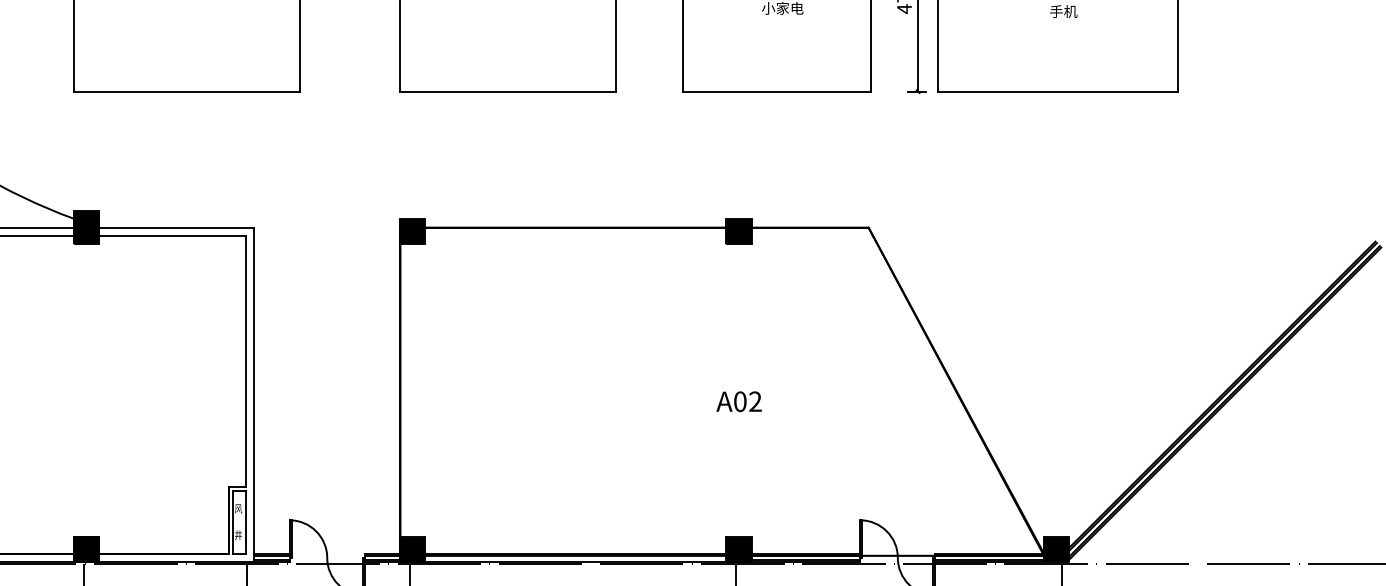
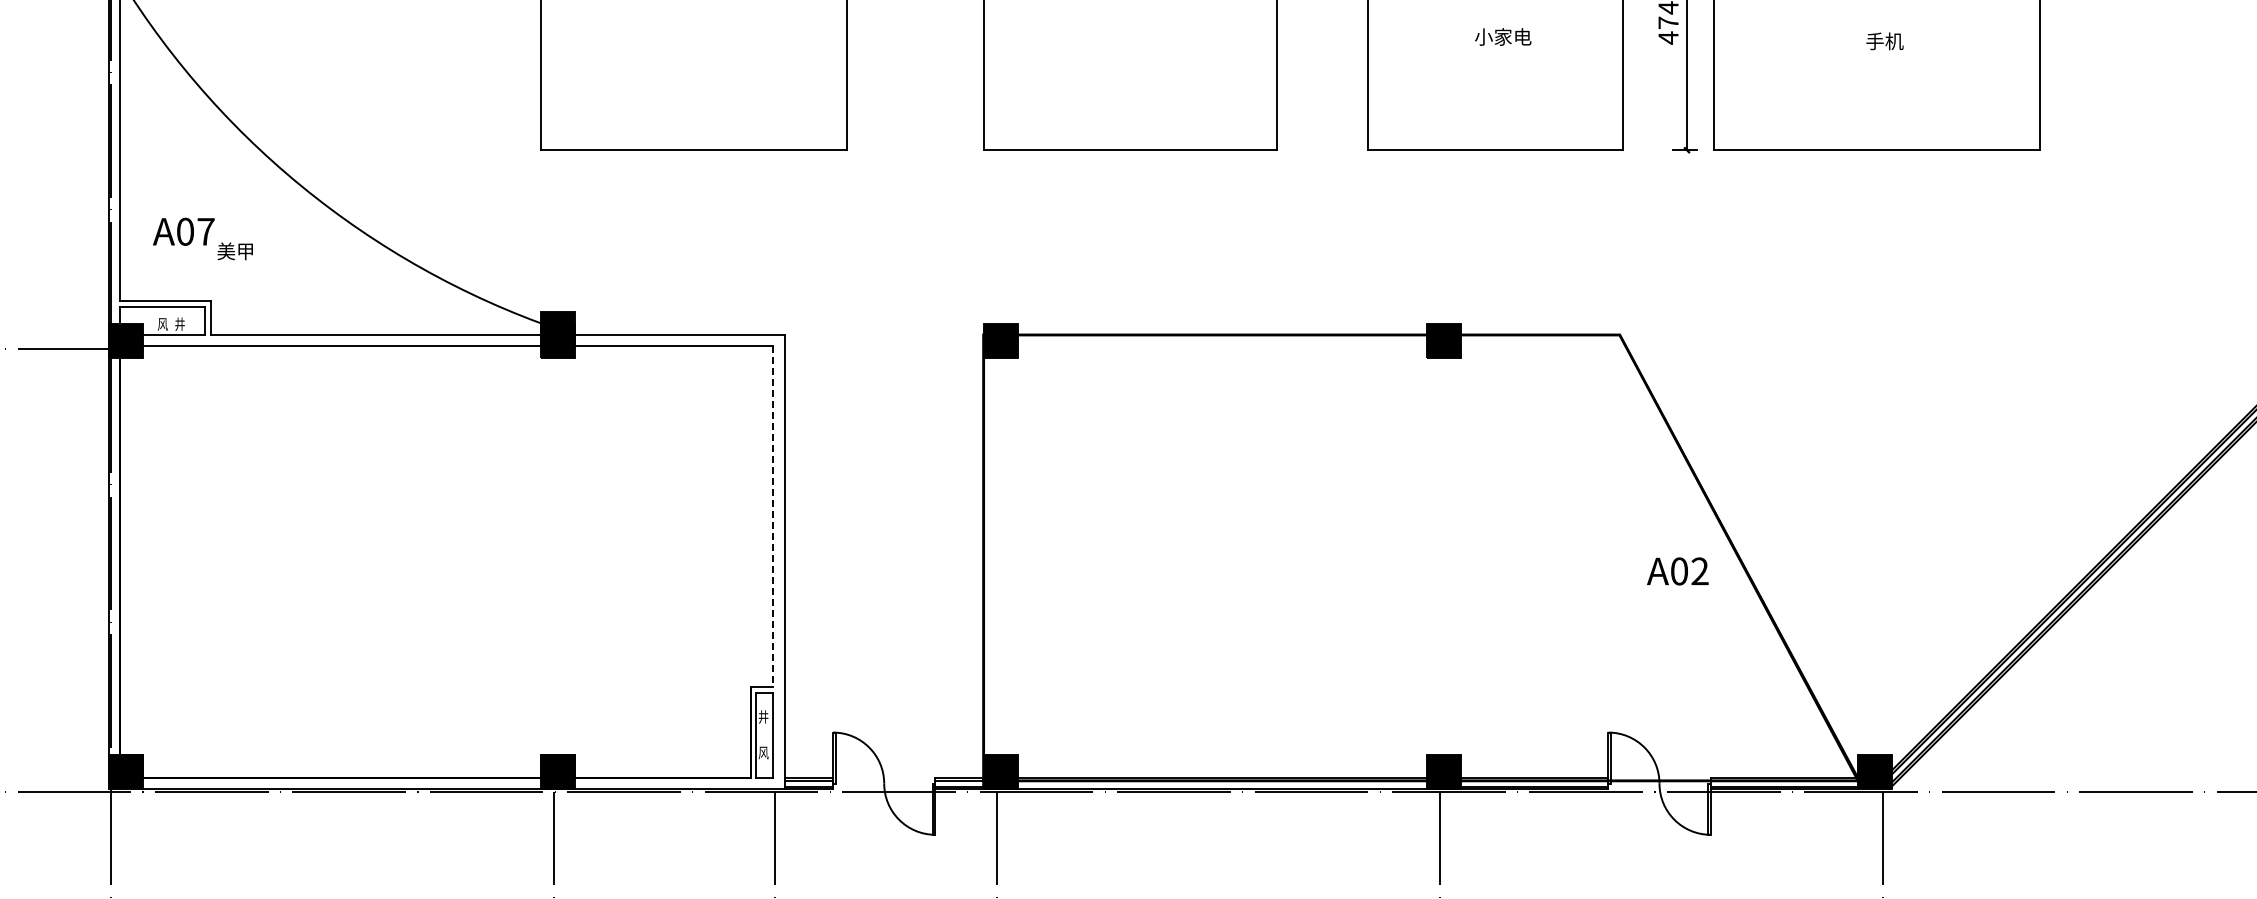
line: (245, 362) -> (773, 517), solid -> dashed
text: (738, 401) -> (1677, 571), moved
text: (238, 508) -> (763, 716), 风 -> 井
text: (238, 534) -> (763, 752), 井 -> 风

